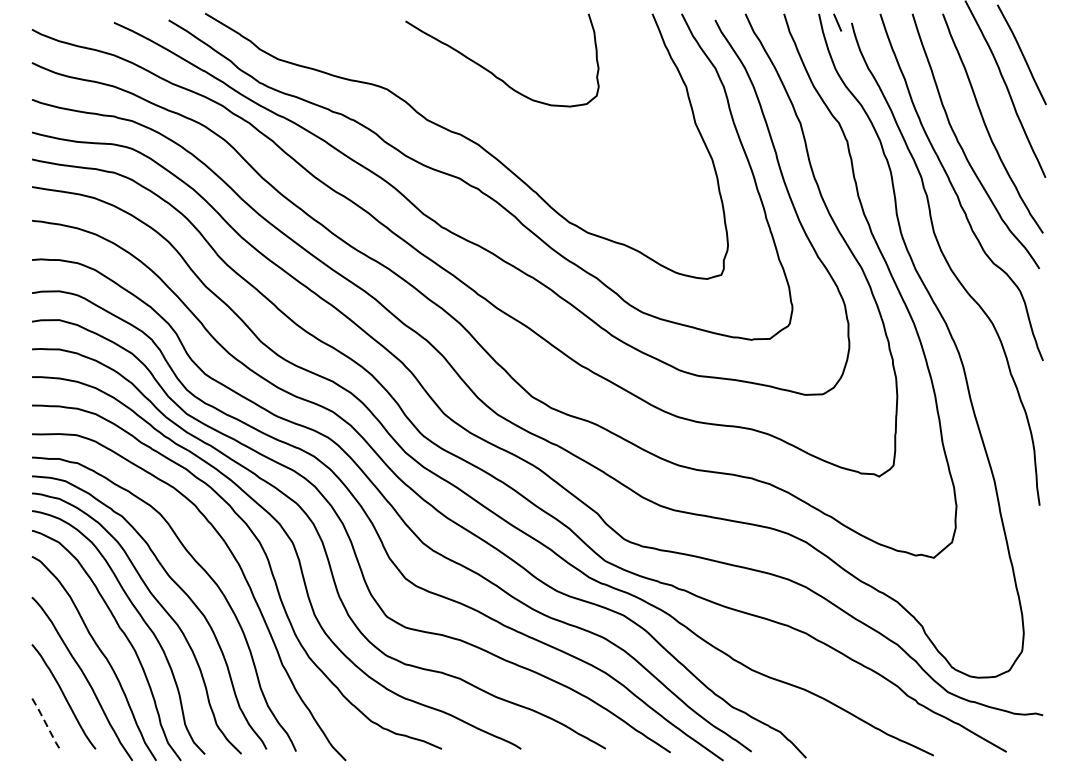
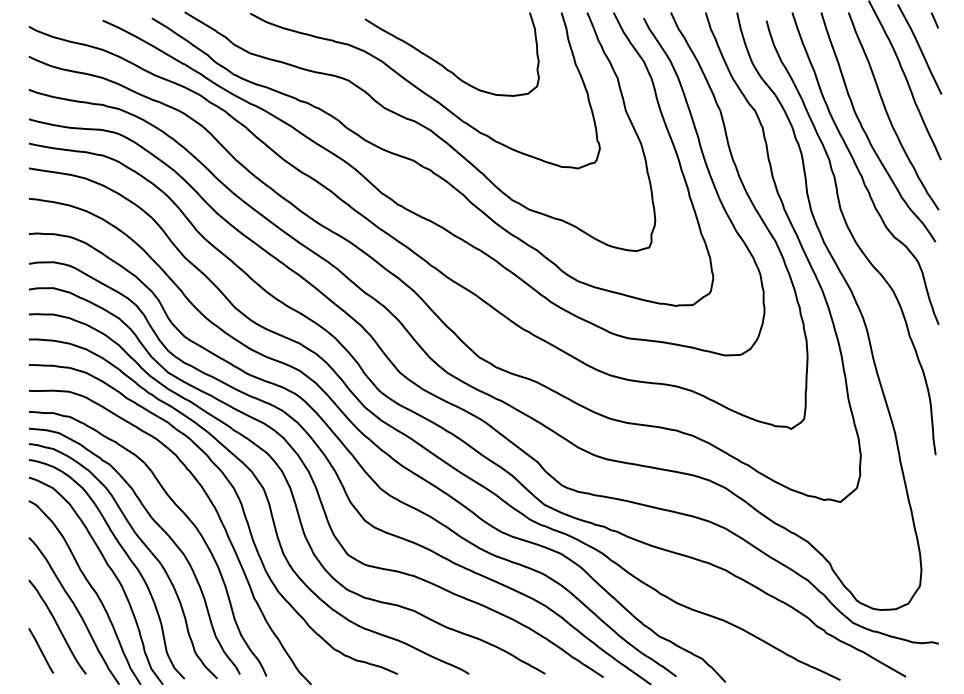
line: (837, 22) -> (934, 20), moved
curve: (472, 102) -> (425, 92), added
line: (44, 722) -> (40, 650), dashed -> solid

